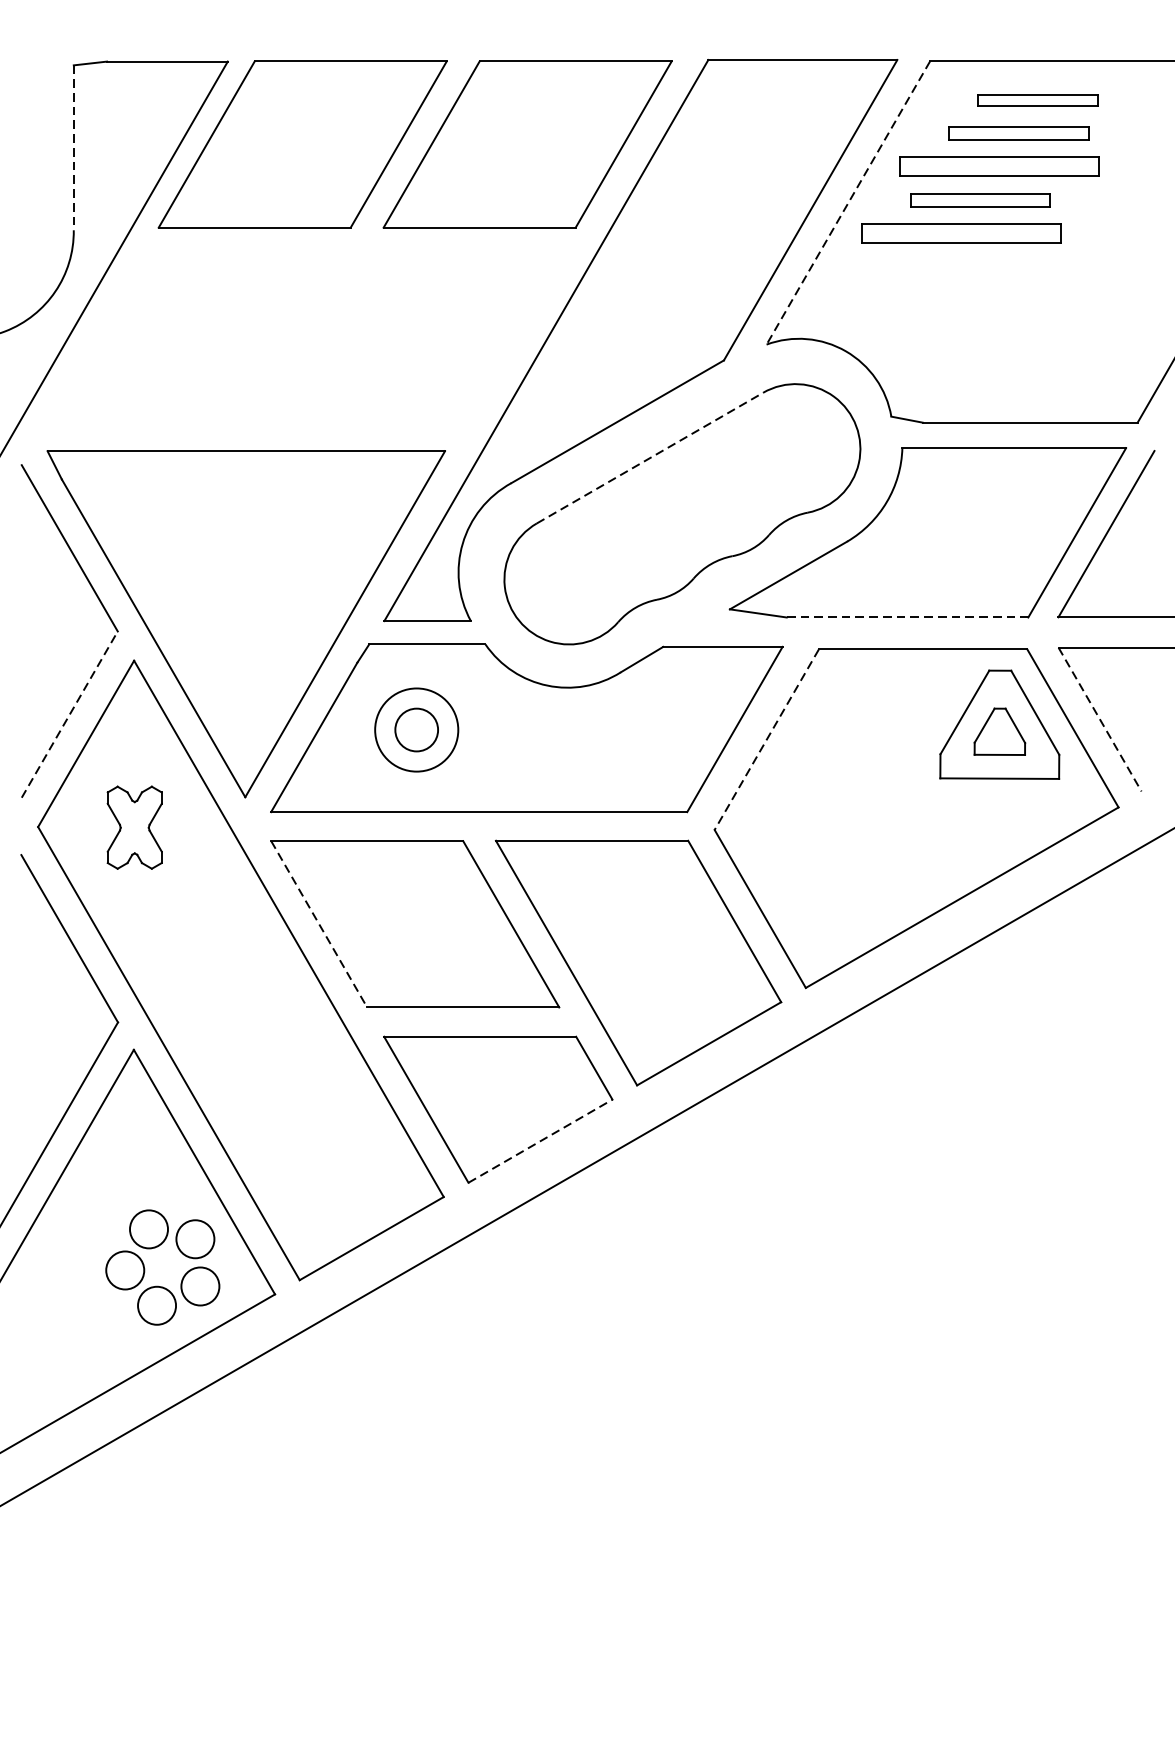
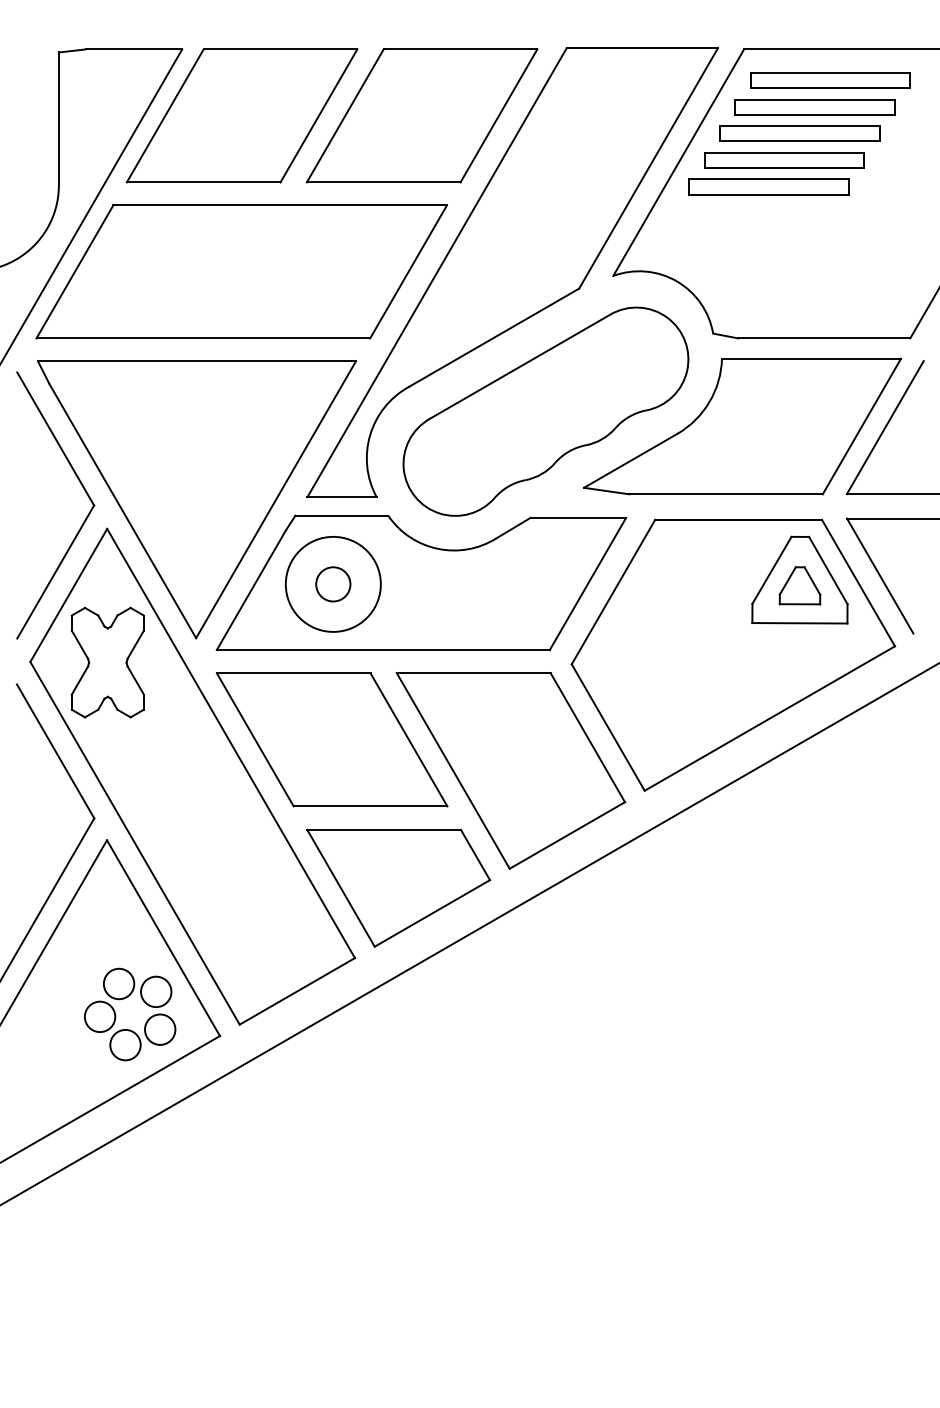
part: (1037, 100) -> (830, 80), size x1.67
part: (1017, 134) -> (814, 107), size x1.43
line: (73, 147) -> (58, 118), dashed -> solid
part: (980, 200) -> (784, 160), size x1.43
line: (848, 202) -> (678, 162), dashed -> solid
part: (301, 339) -> (241, 271), added
line: (650, 457) -> (520, 366), dashed -> solid
line: (908, 617) -> (726, 494), dashed -> solid
line: (69, 715) -> (55, 572), dashed -> solid
line: (1100, 720) -> (880, 576), dashed -> solid
circle: (415, 728) -> (332, 583), size x1.43
line: (766, 740) -> (613, 592), dashed -> solid
part: (134, 827) -> (107, 662), size x1.67
line: (319, 923) -> (255, 739), dashed -> solid
line: (540, 1141) -> (432, 913), dashed -> solid

